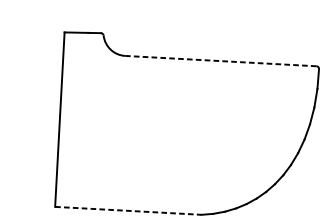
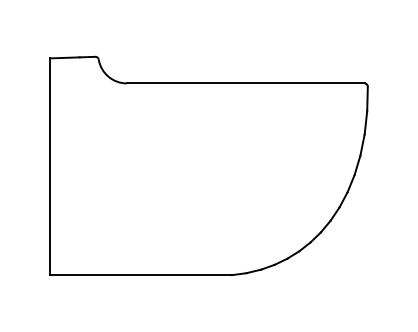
line: (220, 61) -> (245, 83), dashed -> solid
line: (128, 211) -> (141, 275), dashed -> solid

